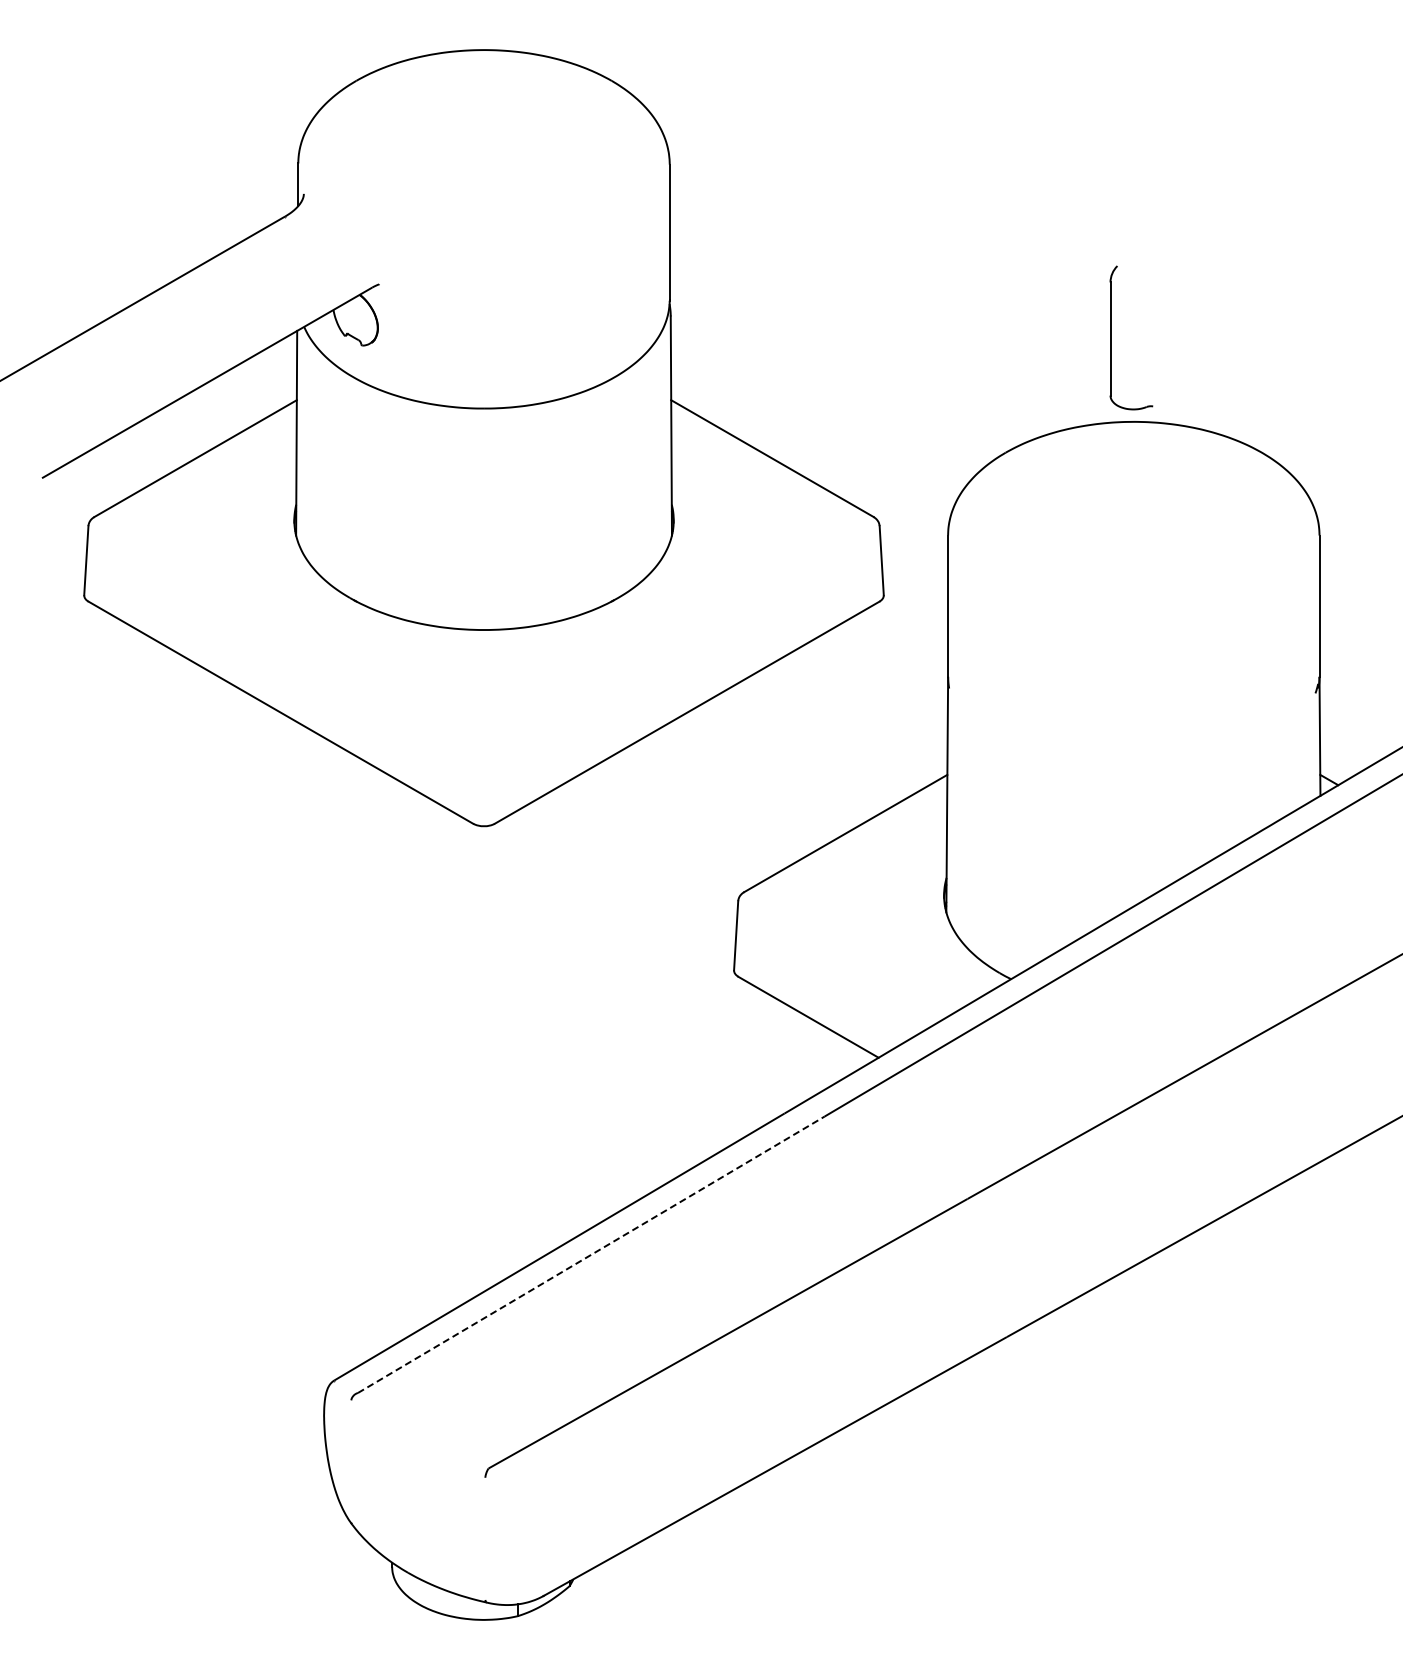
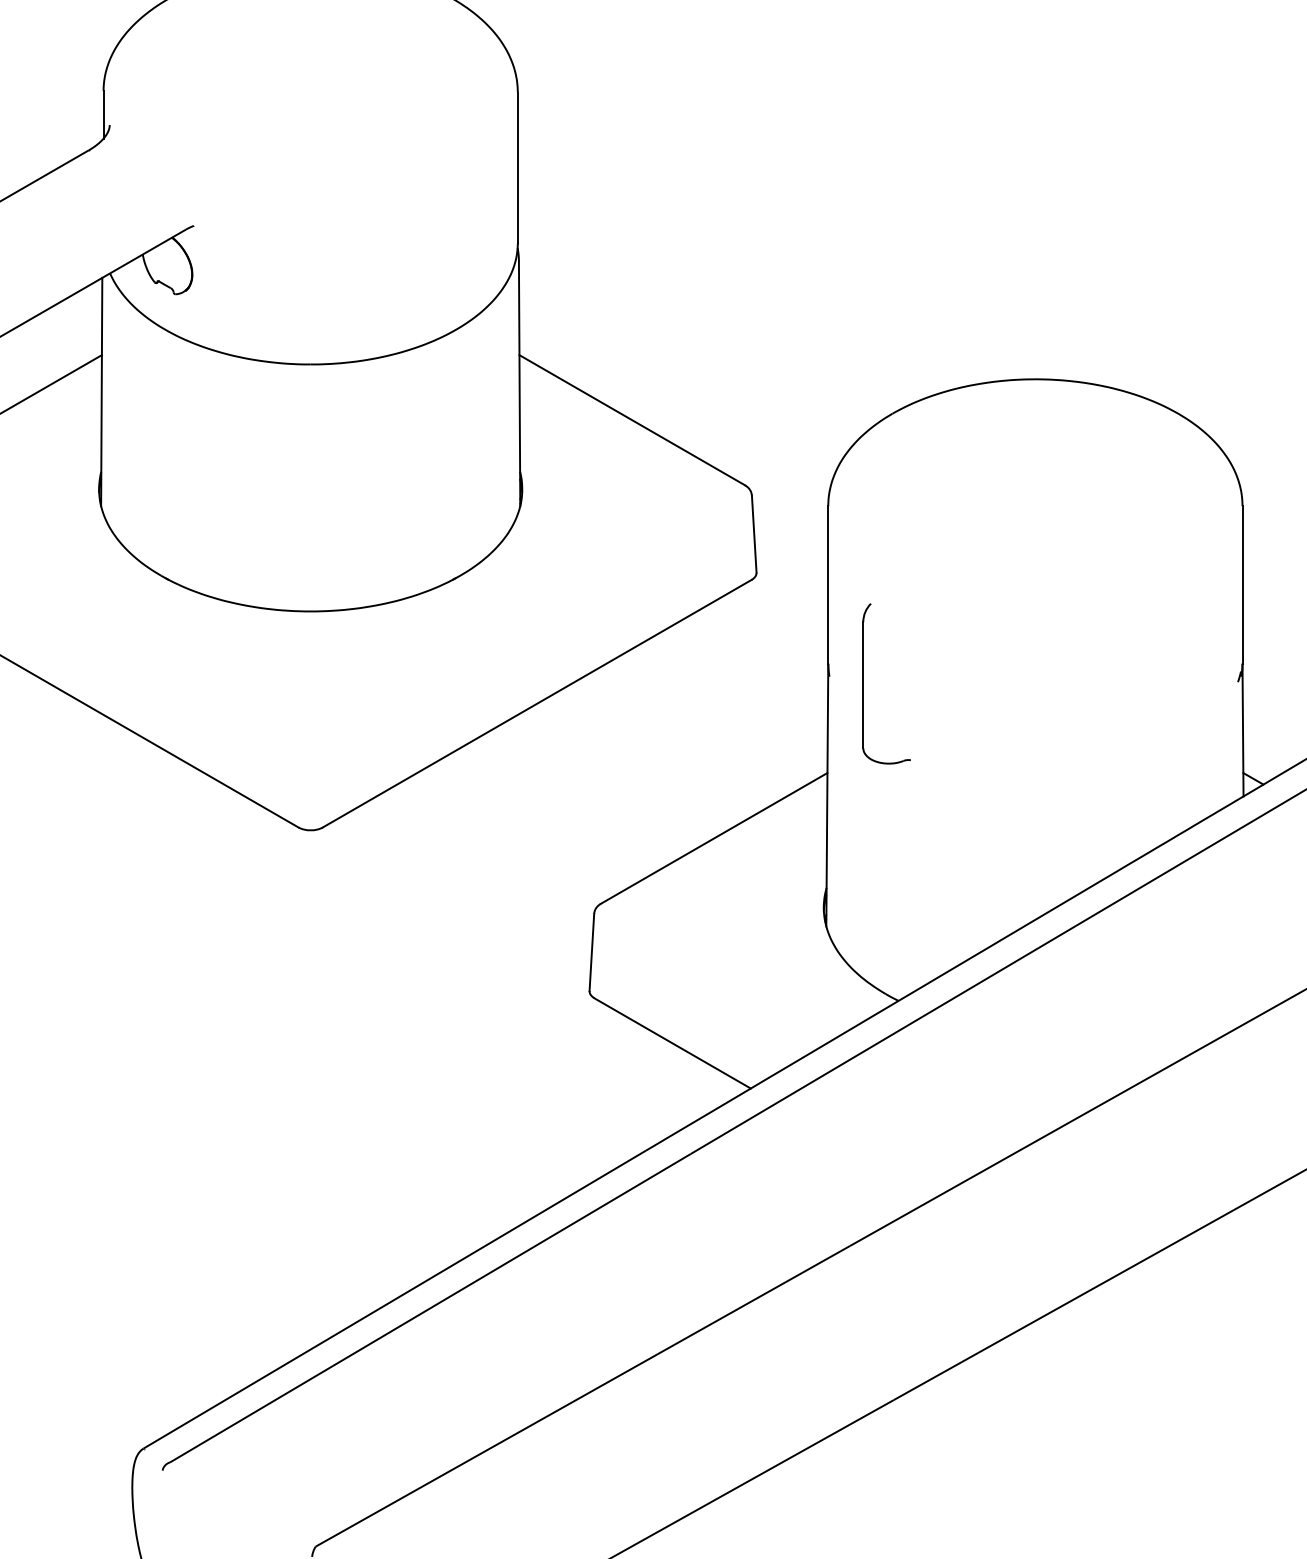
part: (1111, 337) -> (864, 683), moved
line: (591, 1254) -> (430, 1307), dashed -> solid

